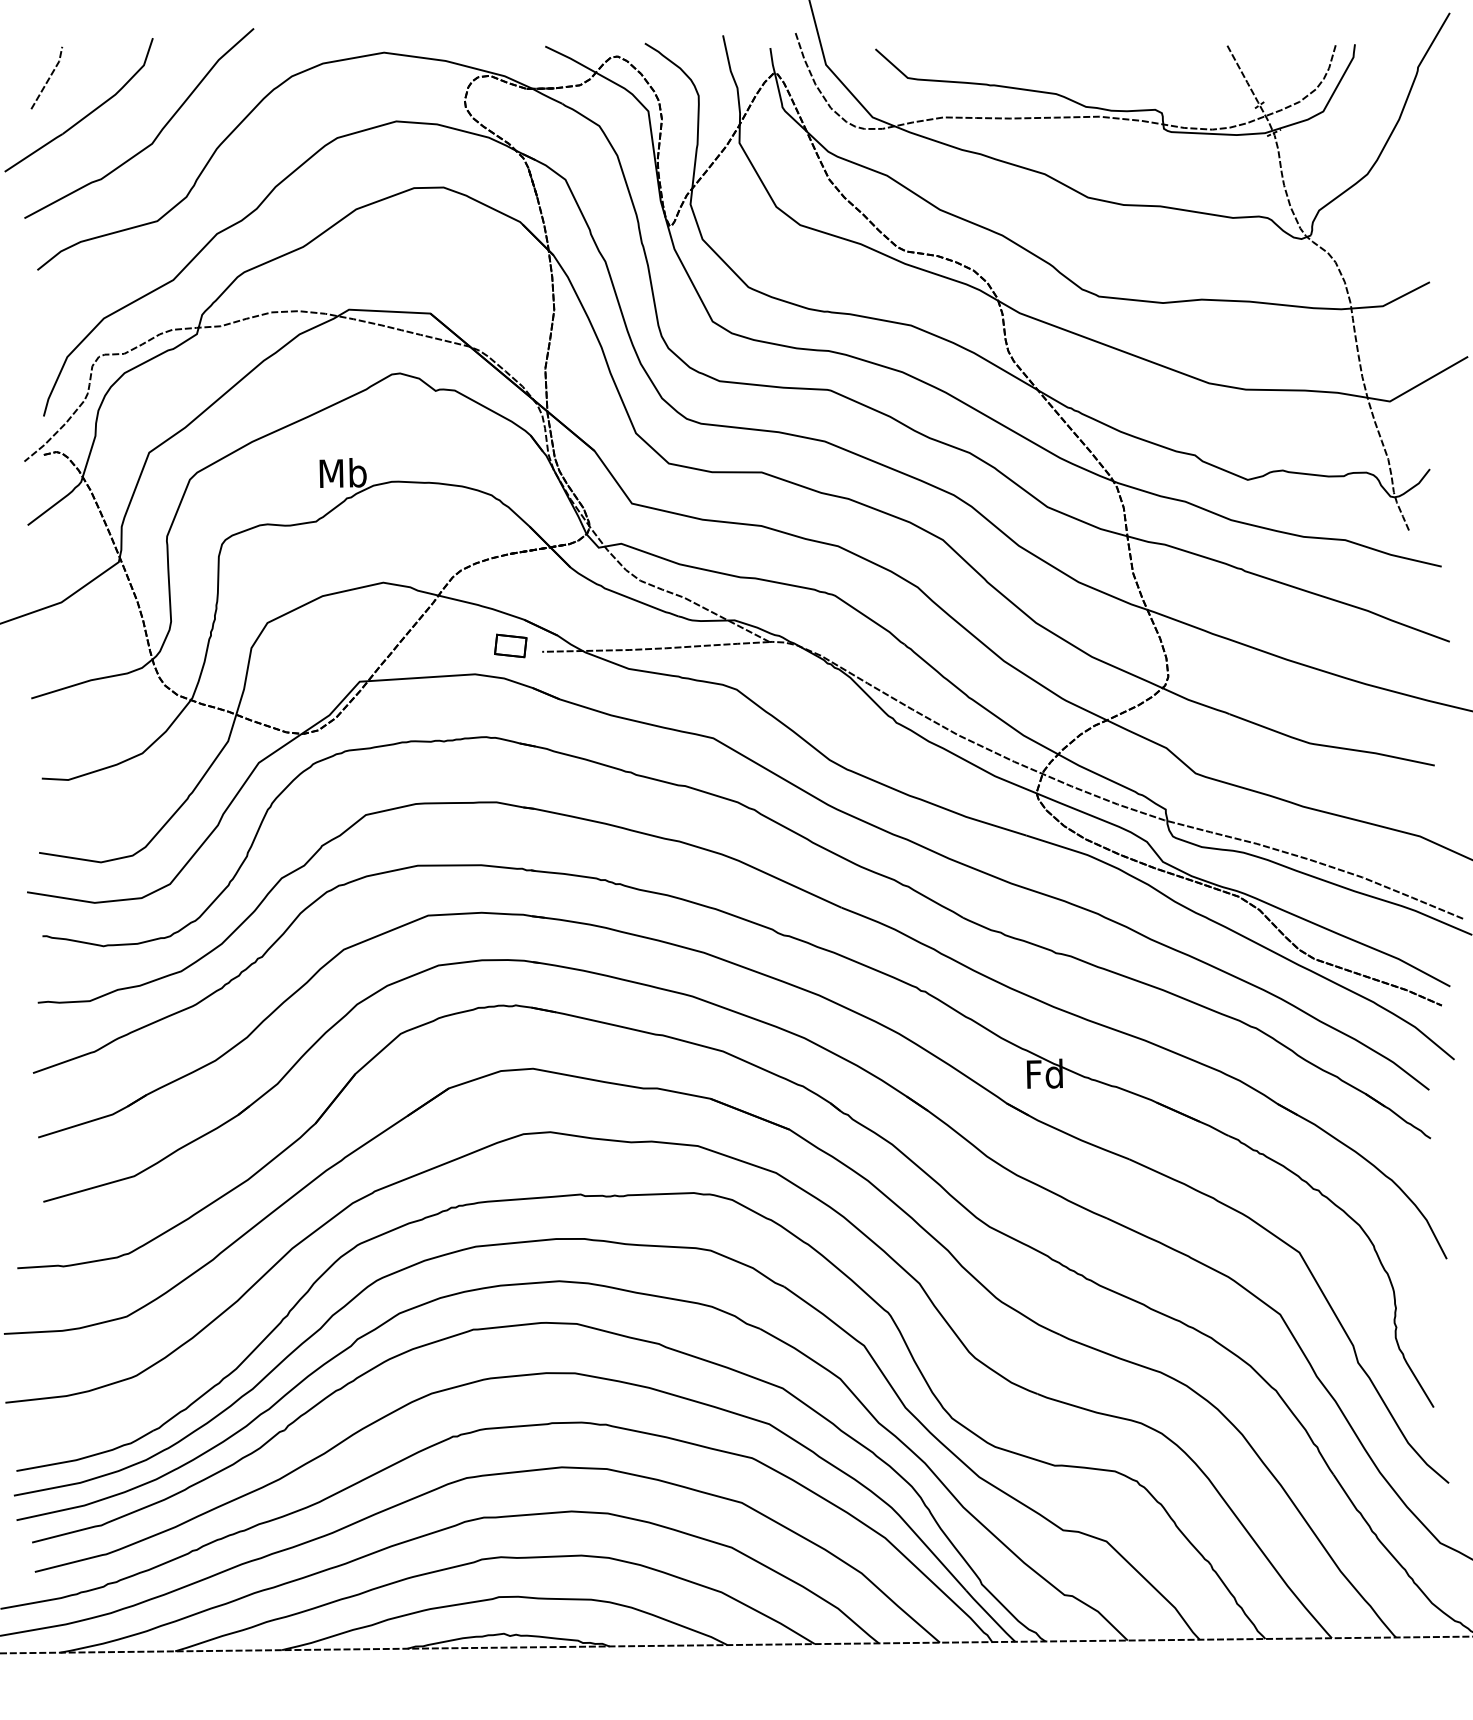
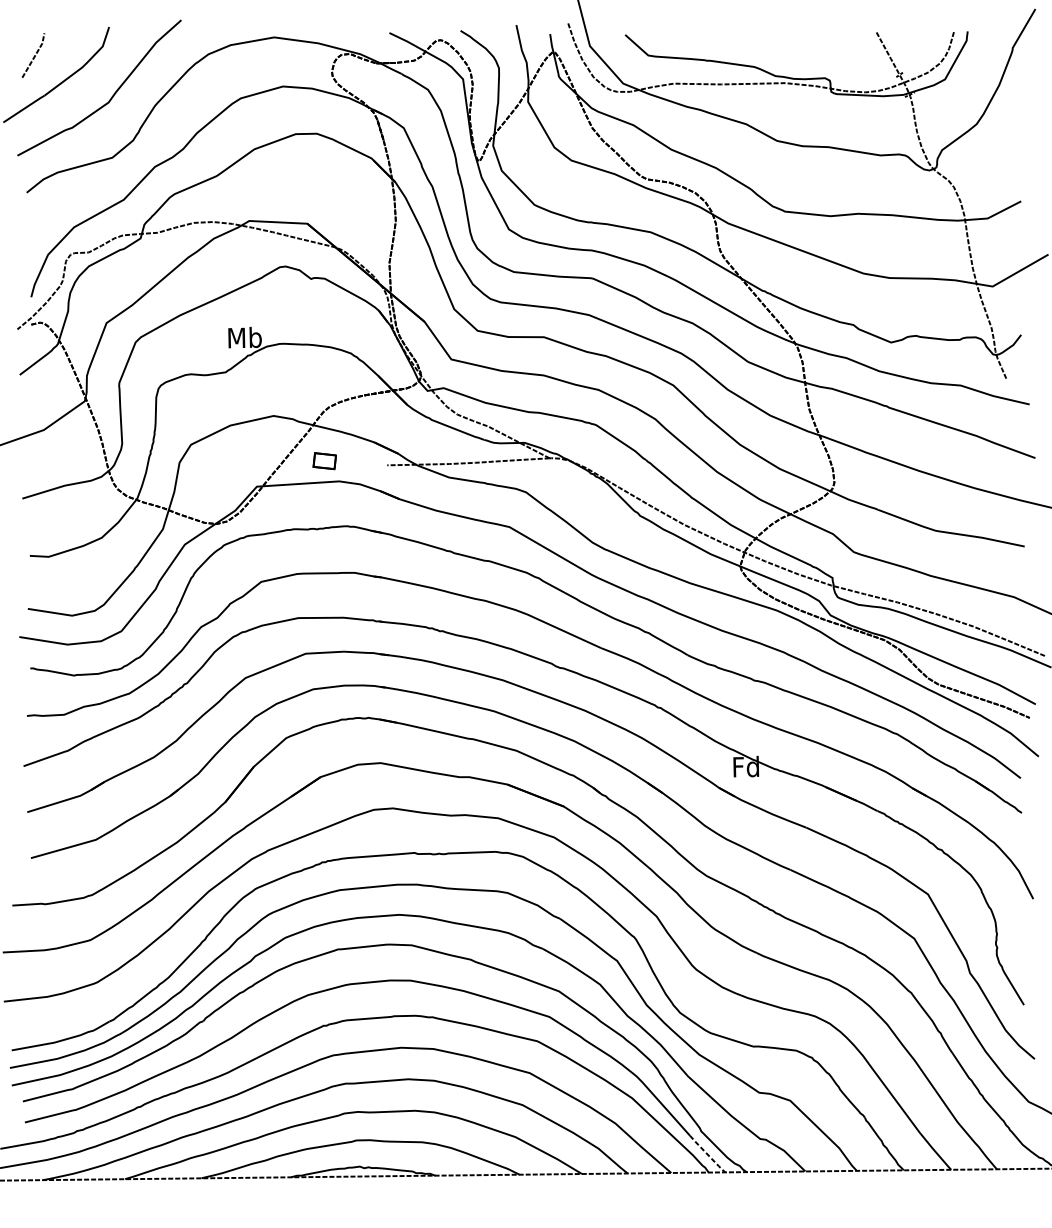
part: (510, 645) -> (324, 460), moved
line: (990, 1616) -> (707, 1154), solid -> dashed

